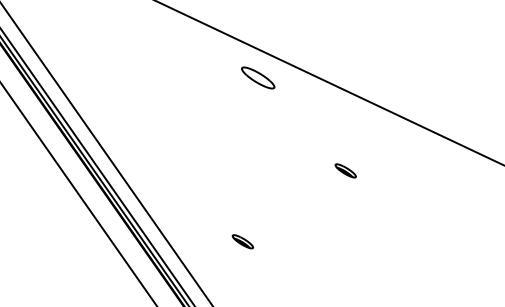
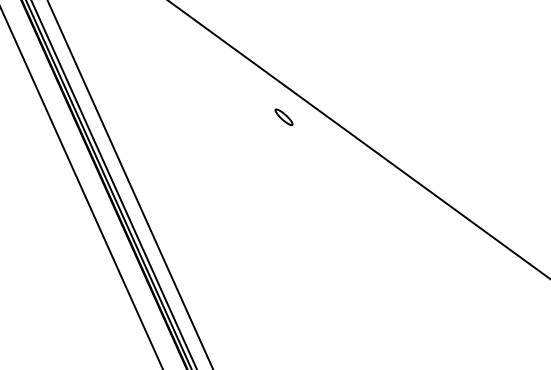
part: (257, 78) -> (283, 117), size x0.6
part: (345, 170) -> (352, 224), removed
part: (243, 242) -> (238, 275), removed

